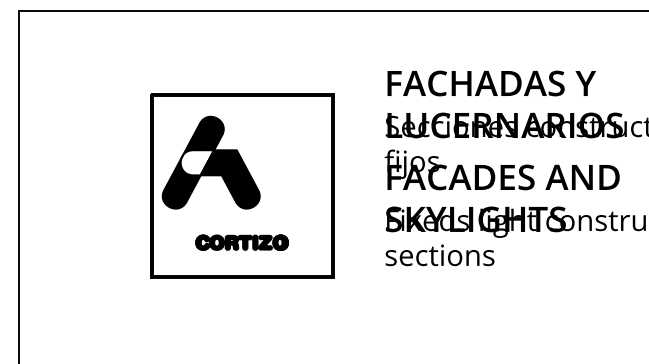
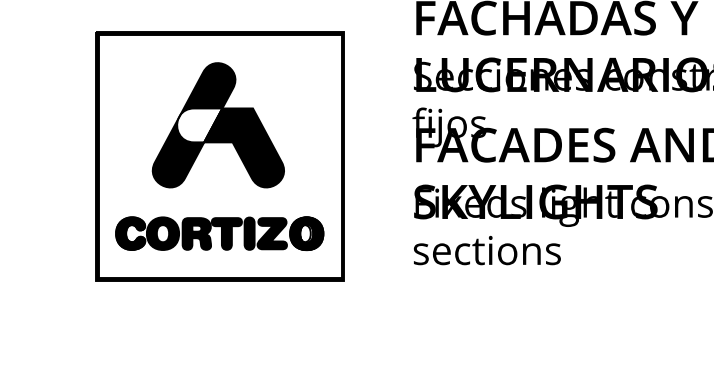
part: (210, 162) -> (217, 125), moved
part: (241, 242) -> (218, 233), size x1.67

